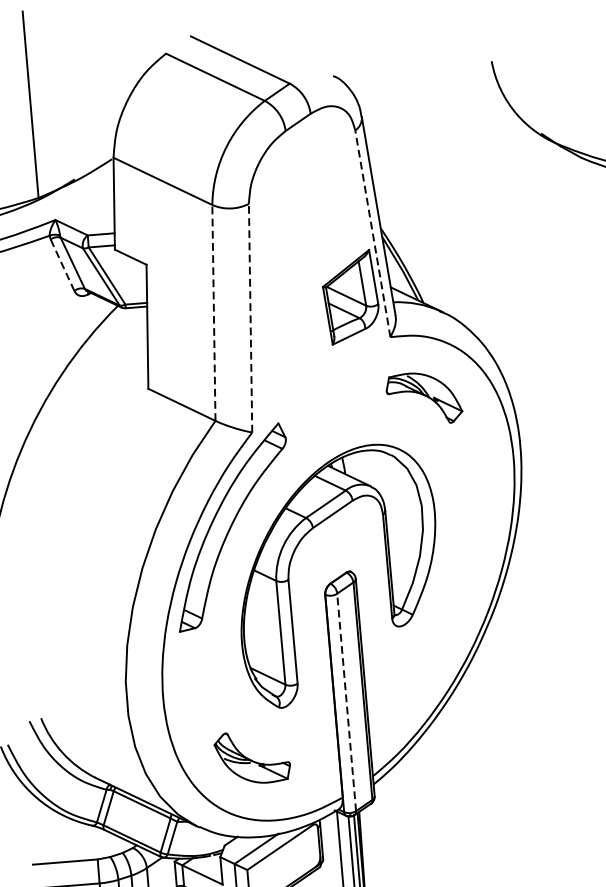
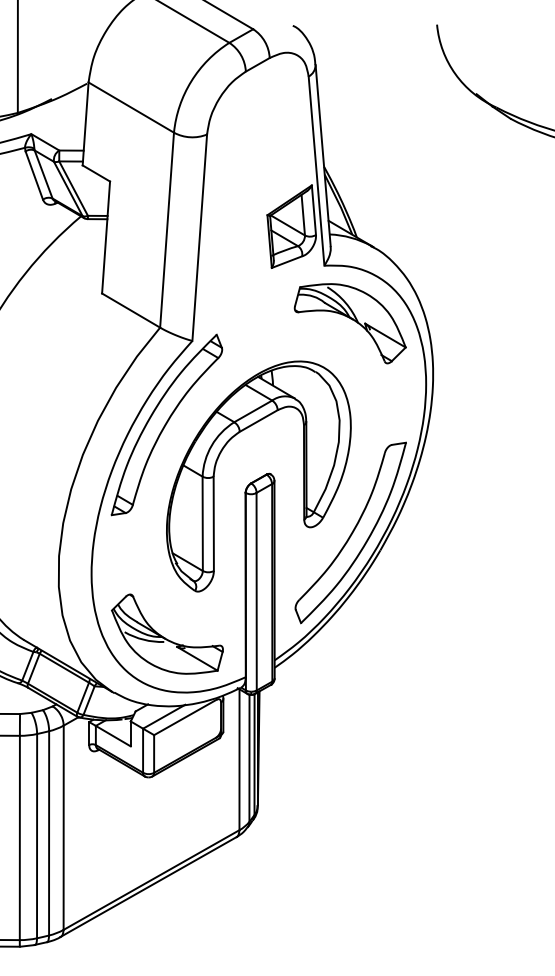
line: (372, 234) -> (316, 171), dashed -> solid
line: (62, 265) -> (34, 175), dashed -> solid
line: (214, 313) -> (167, 230), dashed -> solid
line: (250, 317) -> (199, 237), dashed -> solid
part: (423, 398) -> (349, 323), size x1.67
part: (444, 628) -> (350, 532), added
line: (346, 702) -> (256, 591), dashed -> solid
part: (252, 756) -> (167, 633), size x1.67

